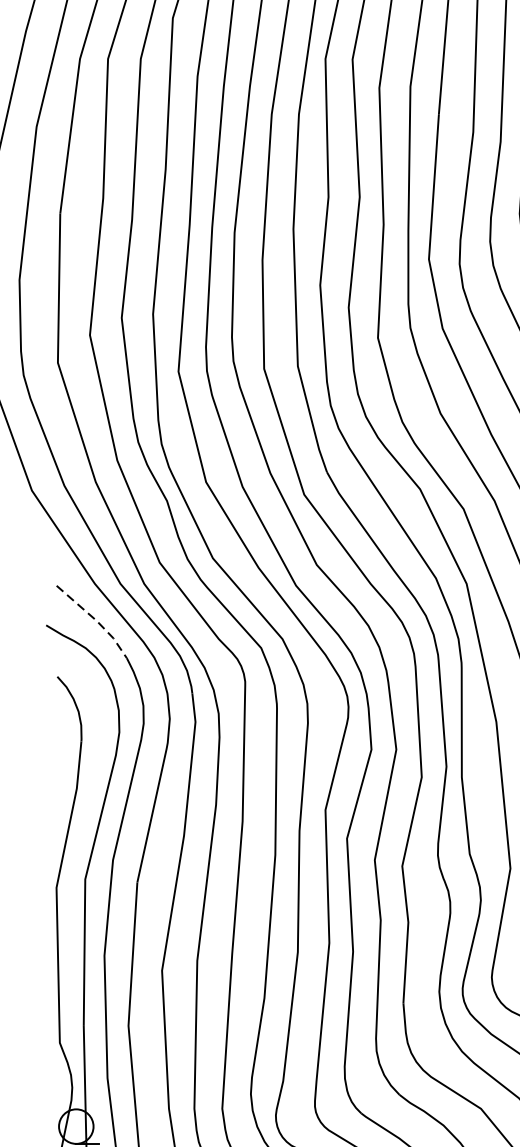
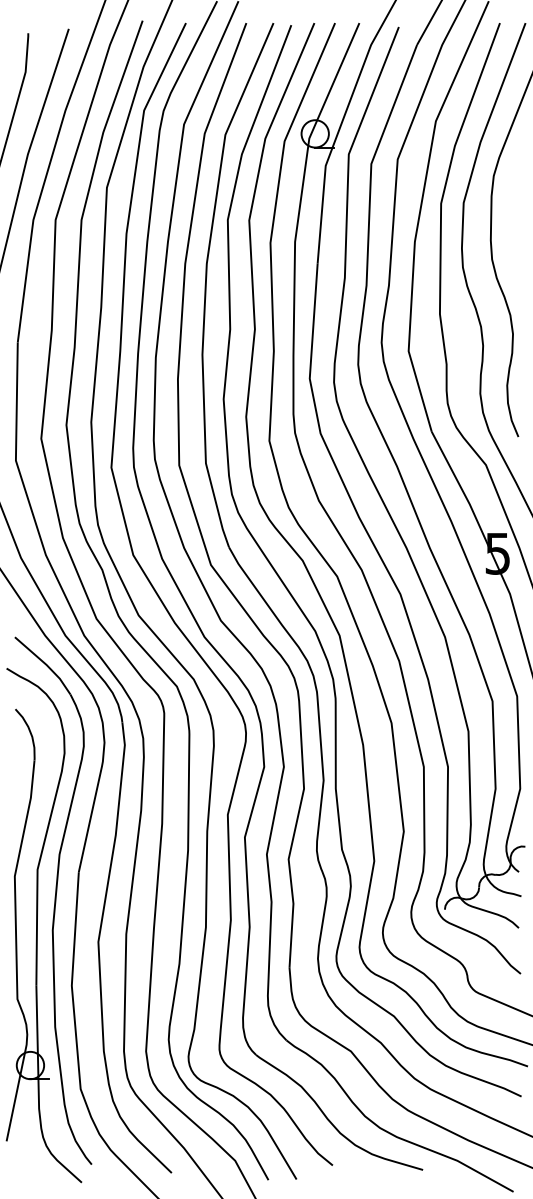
line: (95, 620) -> (45, 664), dashed -> solid

